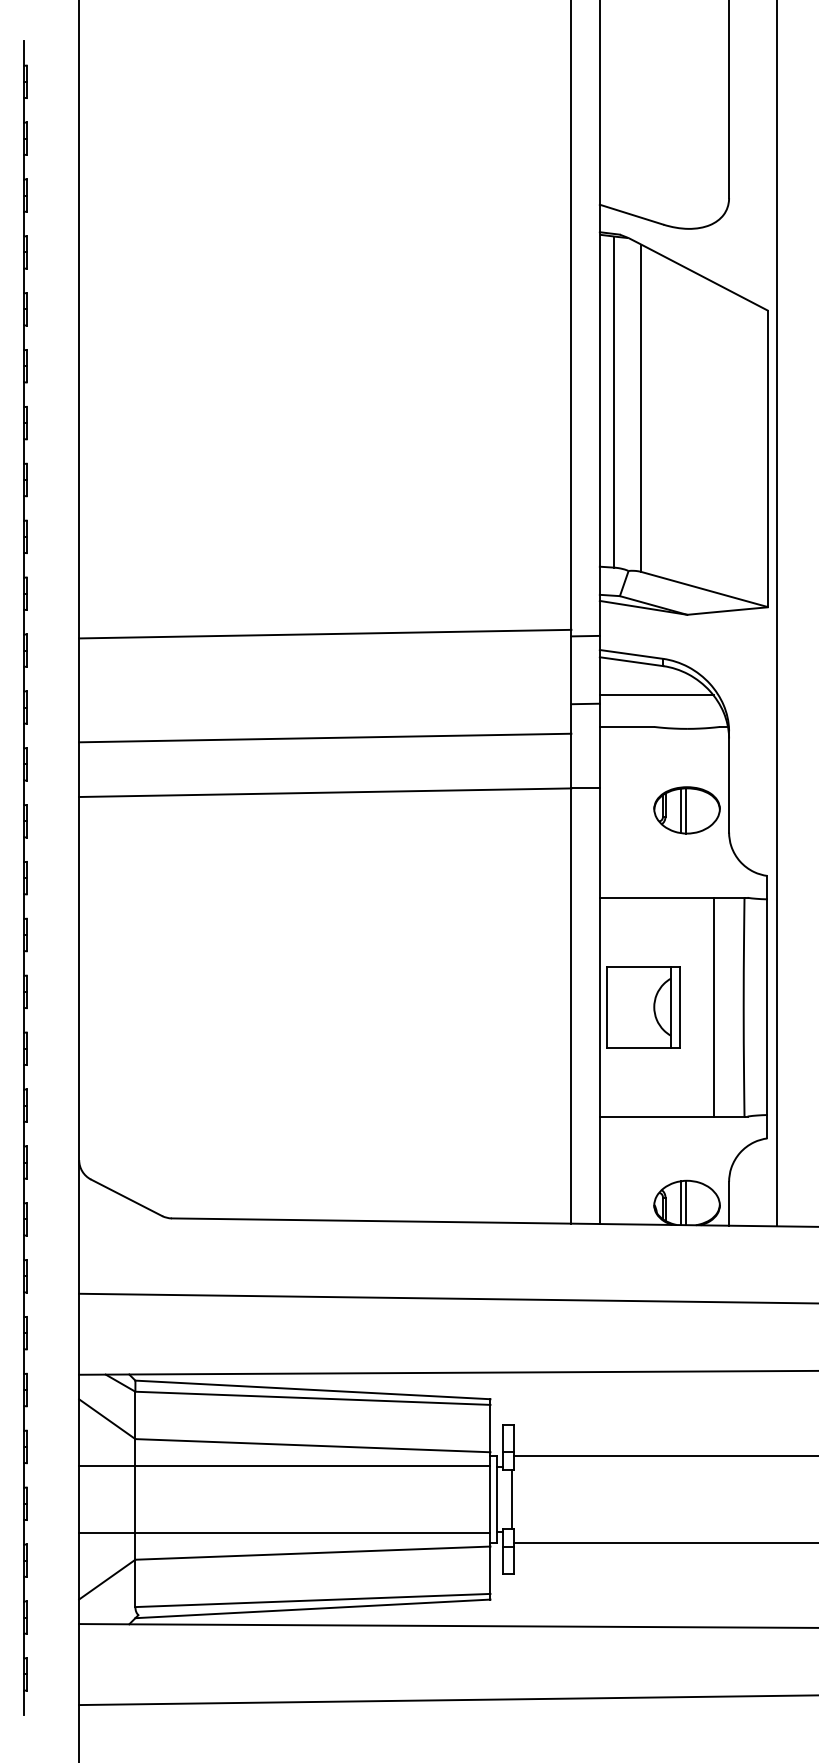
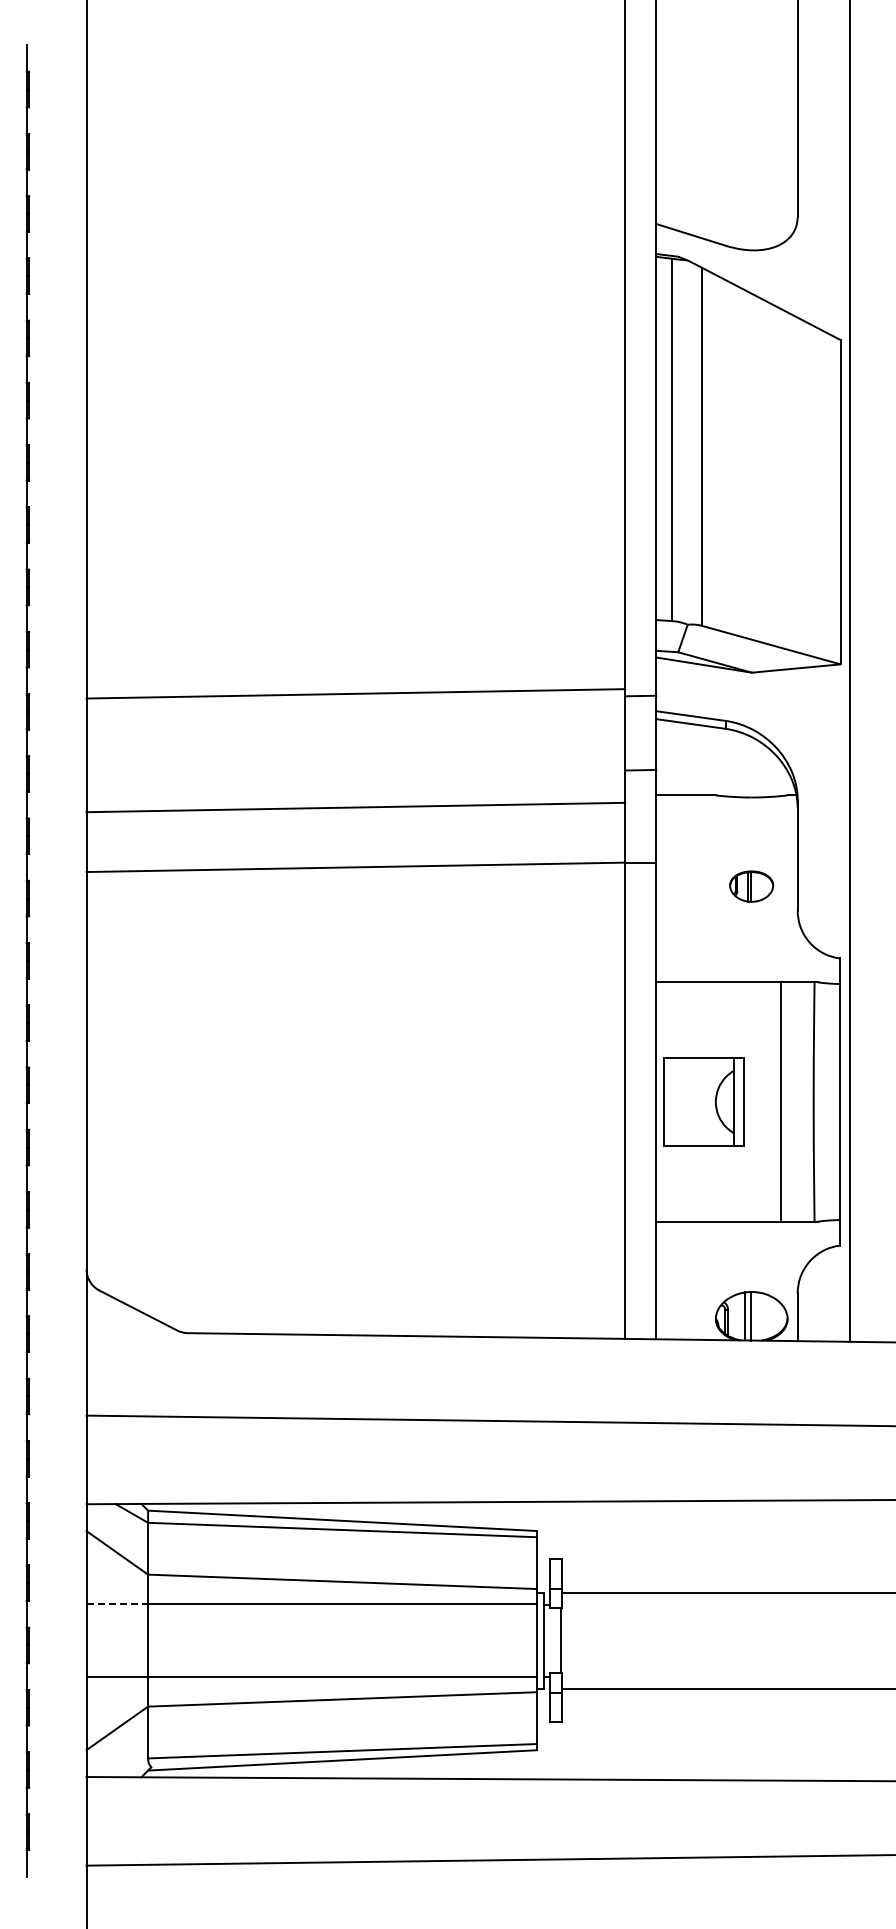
line: (656, 695) -> (718, 760), removed
part: (686, 810) -> (751, 886), size x0.6
line: (107, 1465) -> (117, 1603), solid -> dashed

